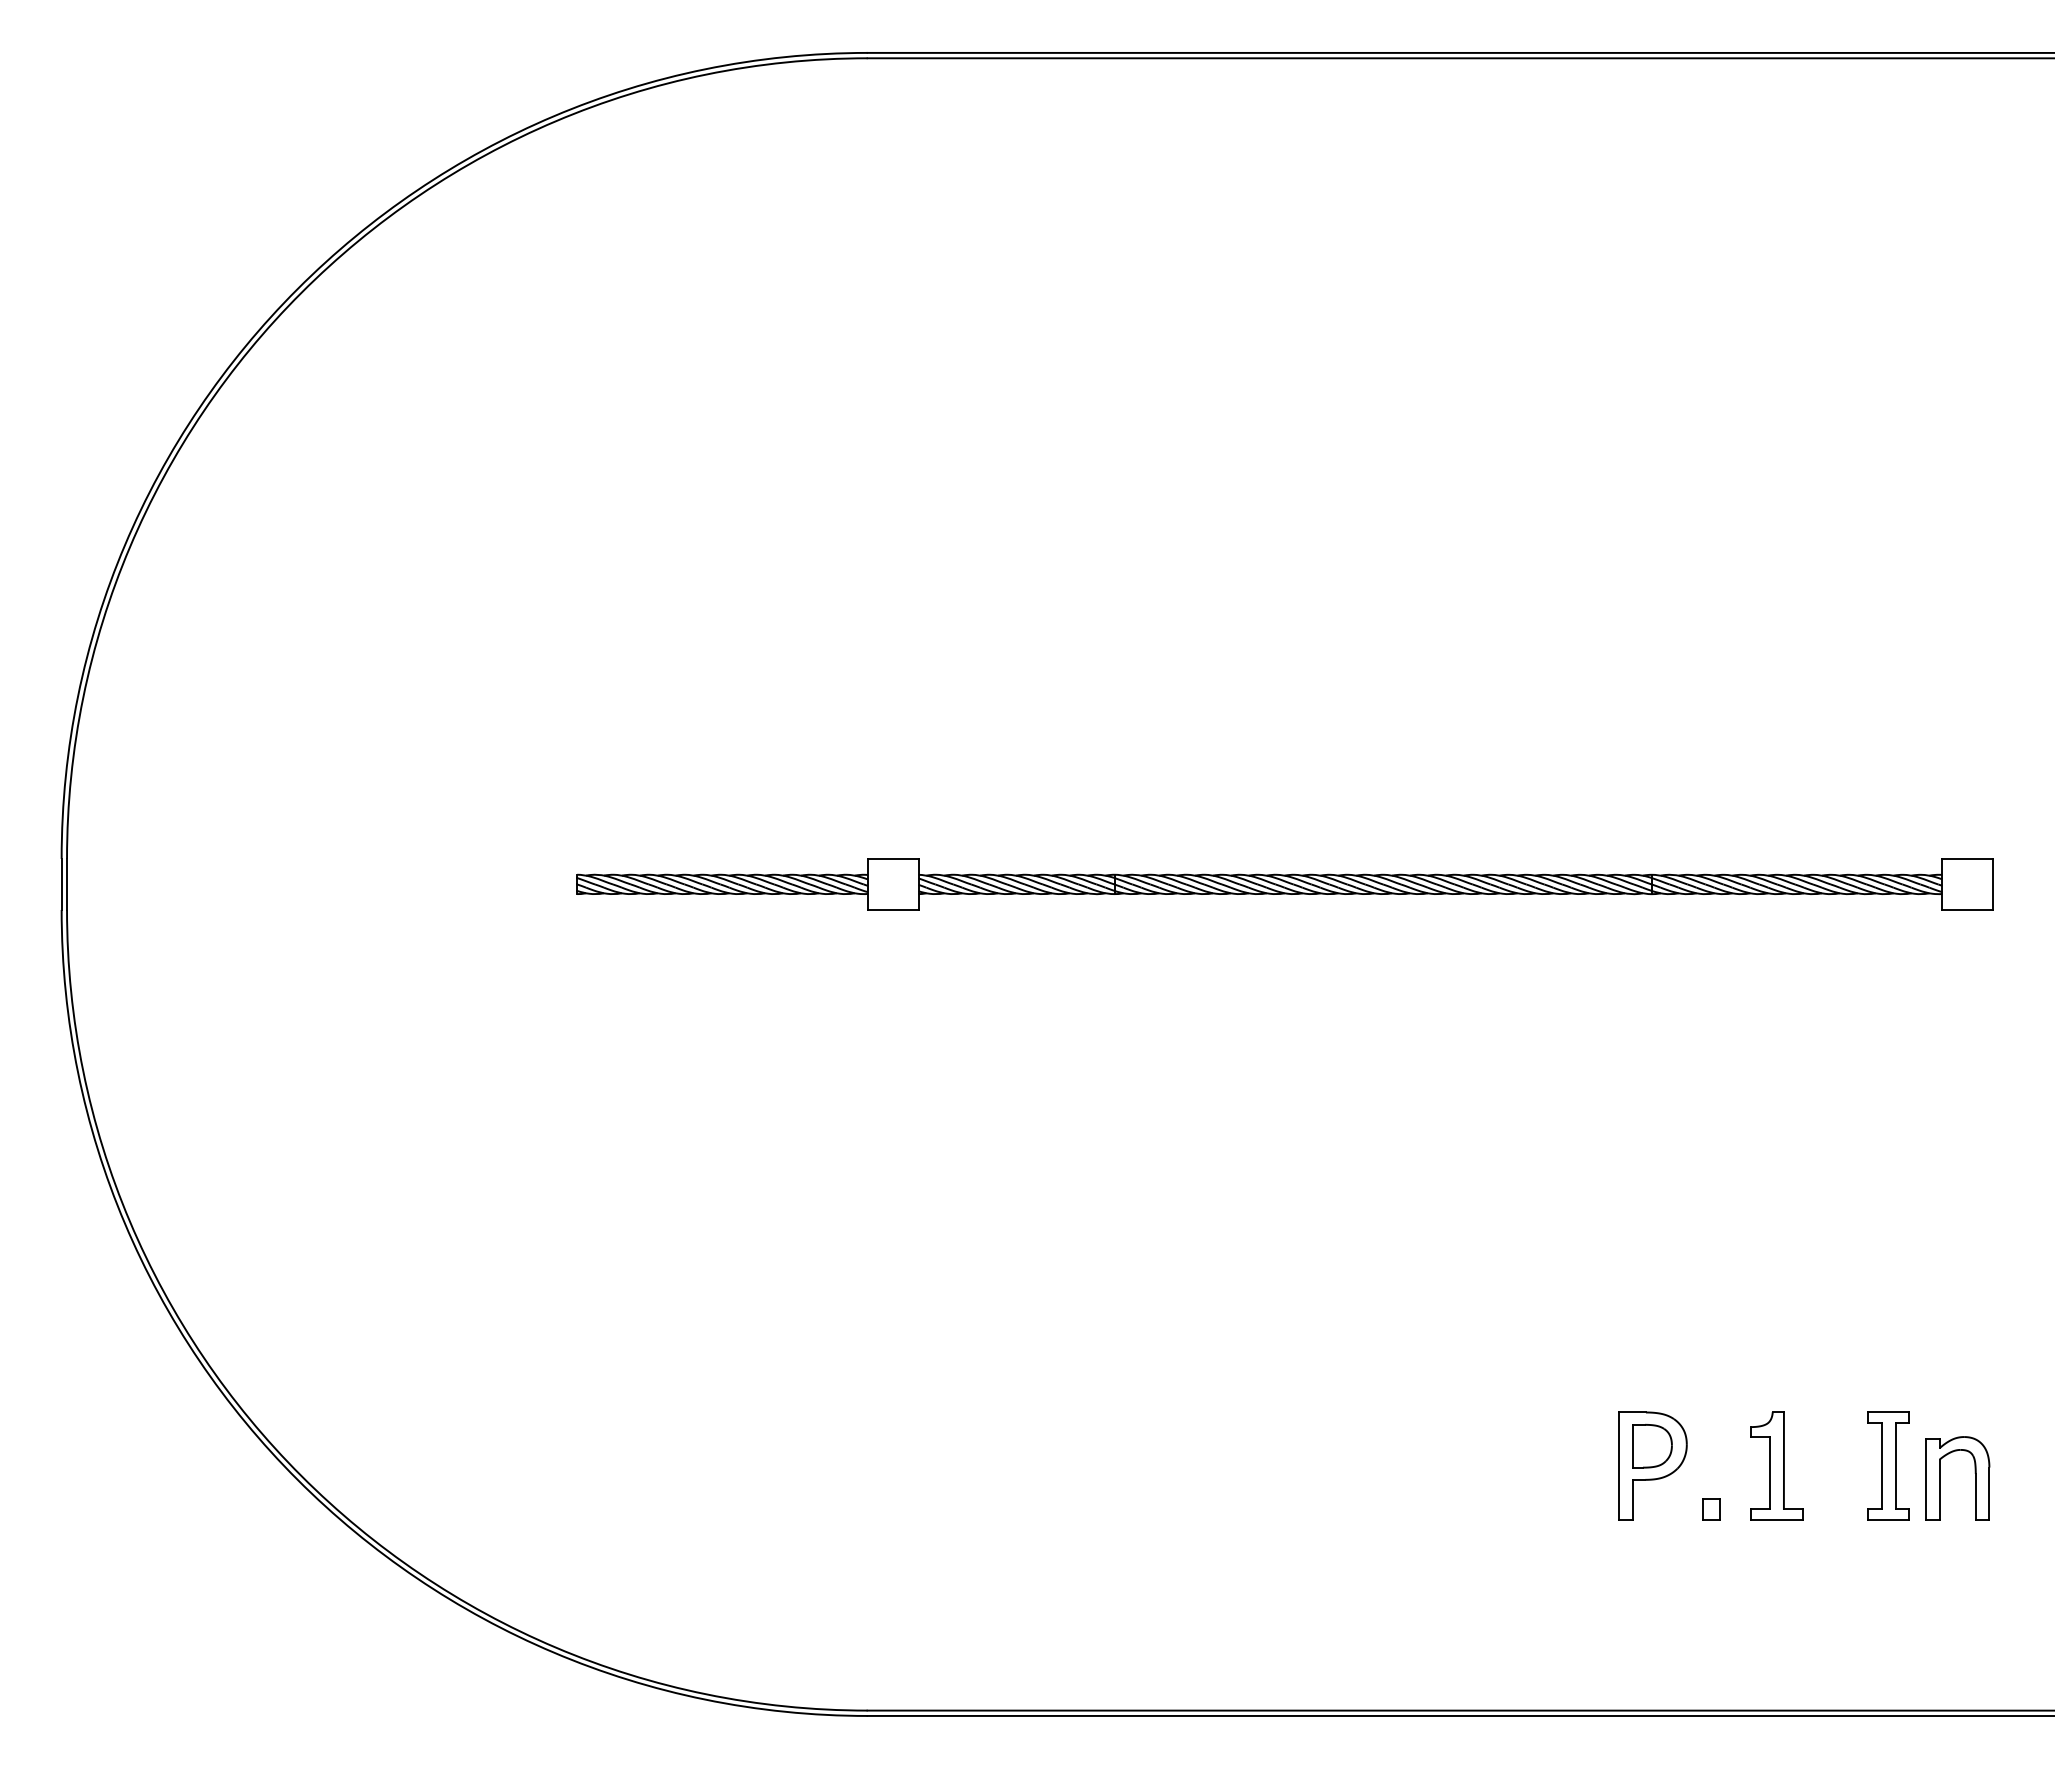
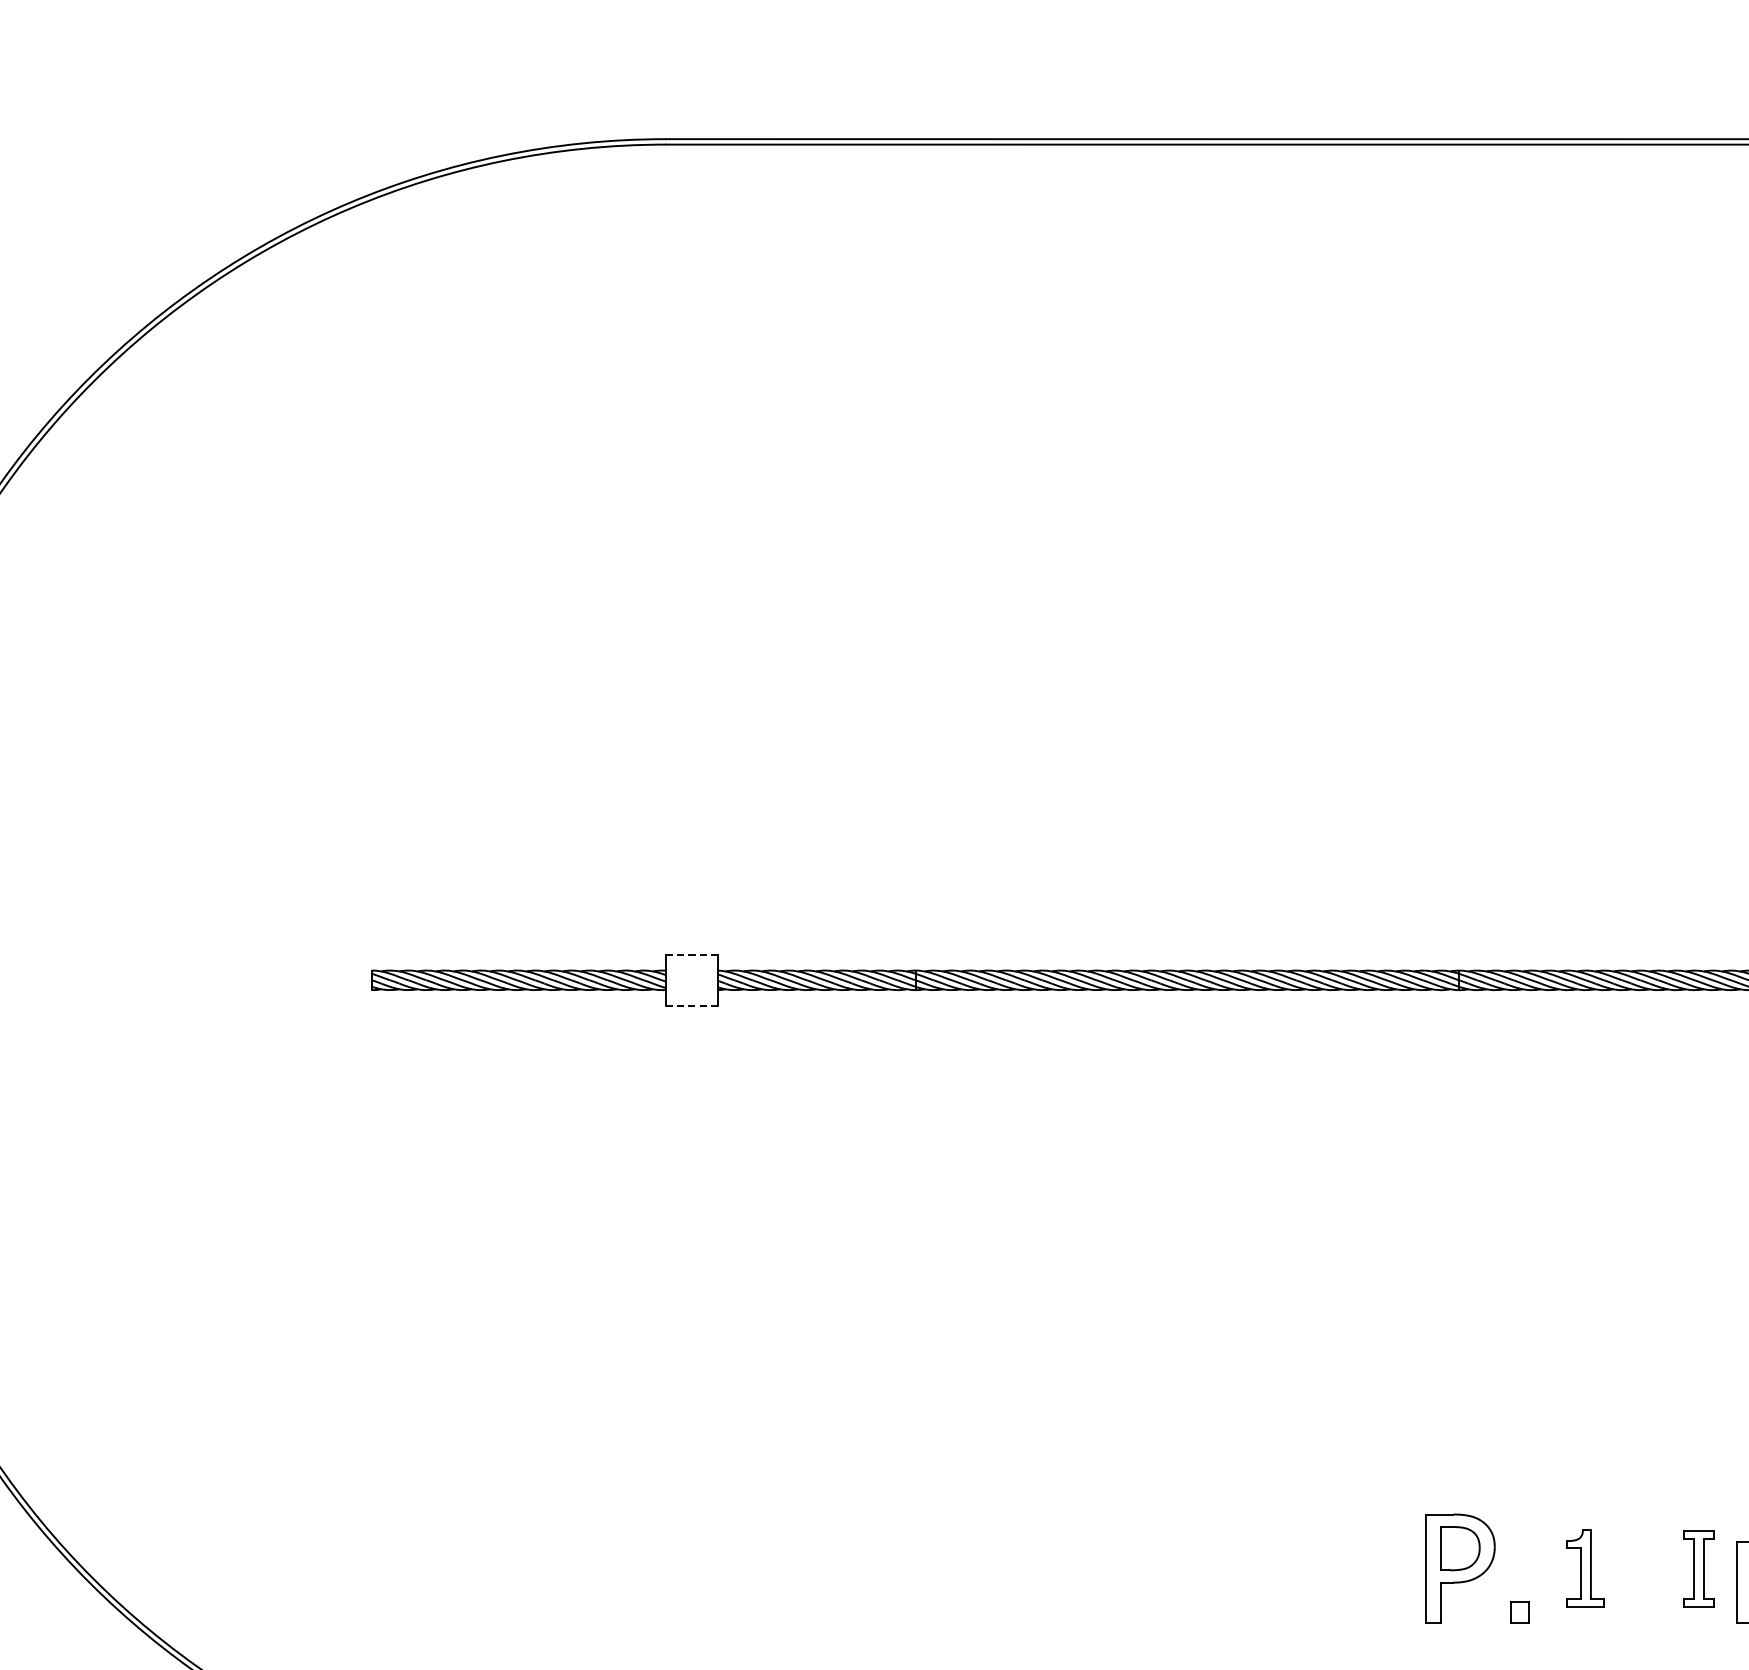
line: (893, 858) -> (692, 954), solid -> dashed
line: (893, 909) -> (692, 1005), solid -> dashed
part: (1776, 1465) -> (1585, 1568), size x0.7
part: (1888, 1465) -> (1698, 1568), size x0.7

